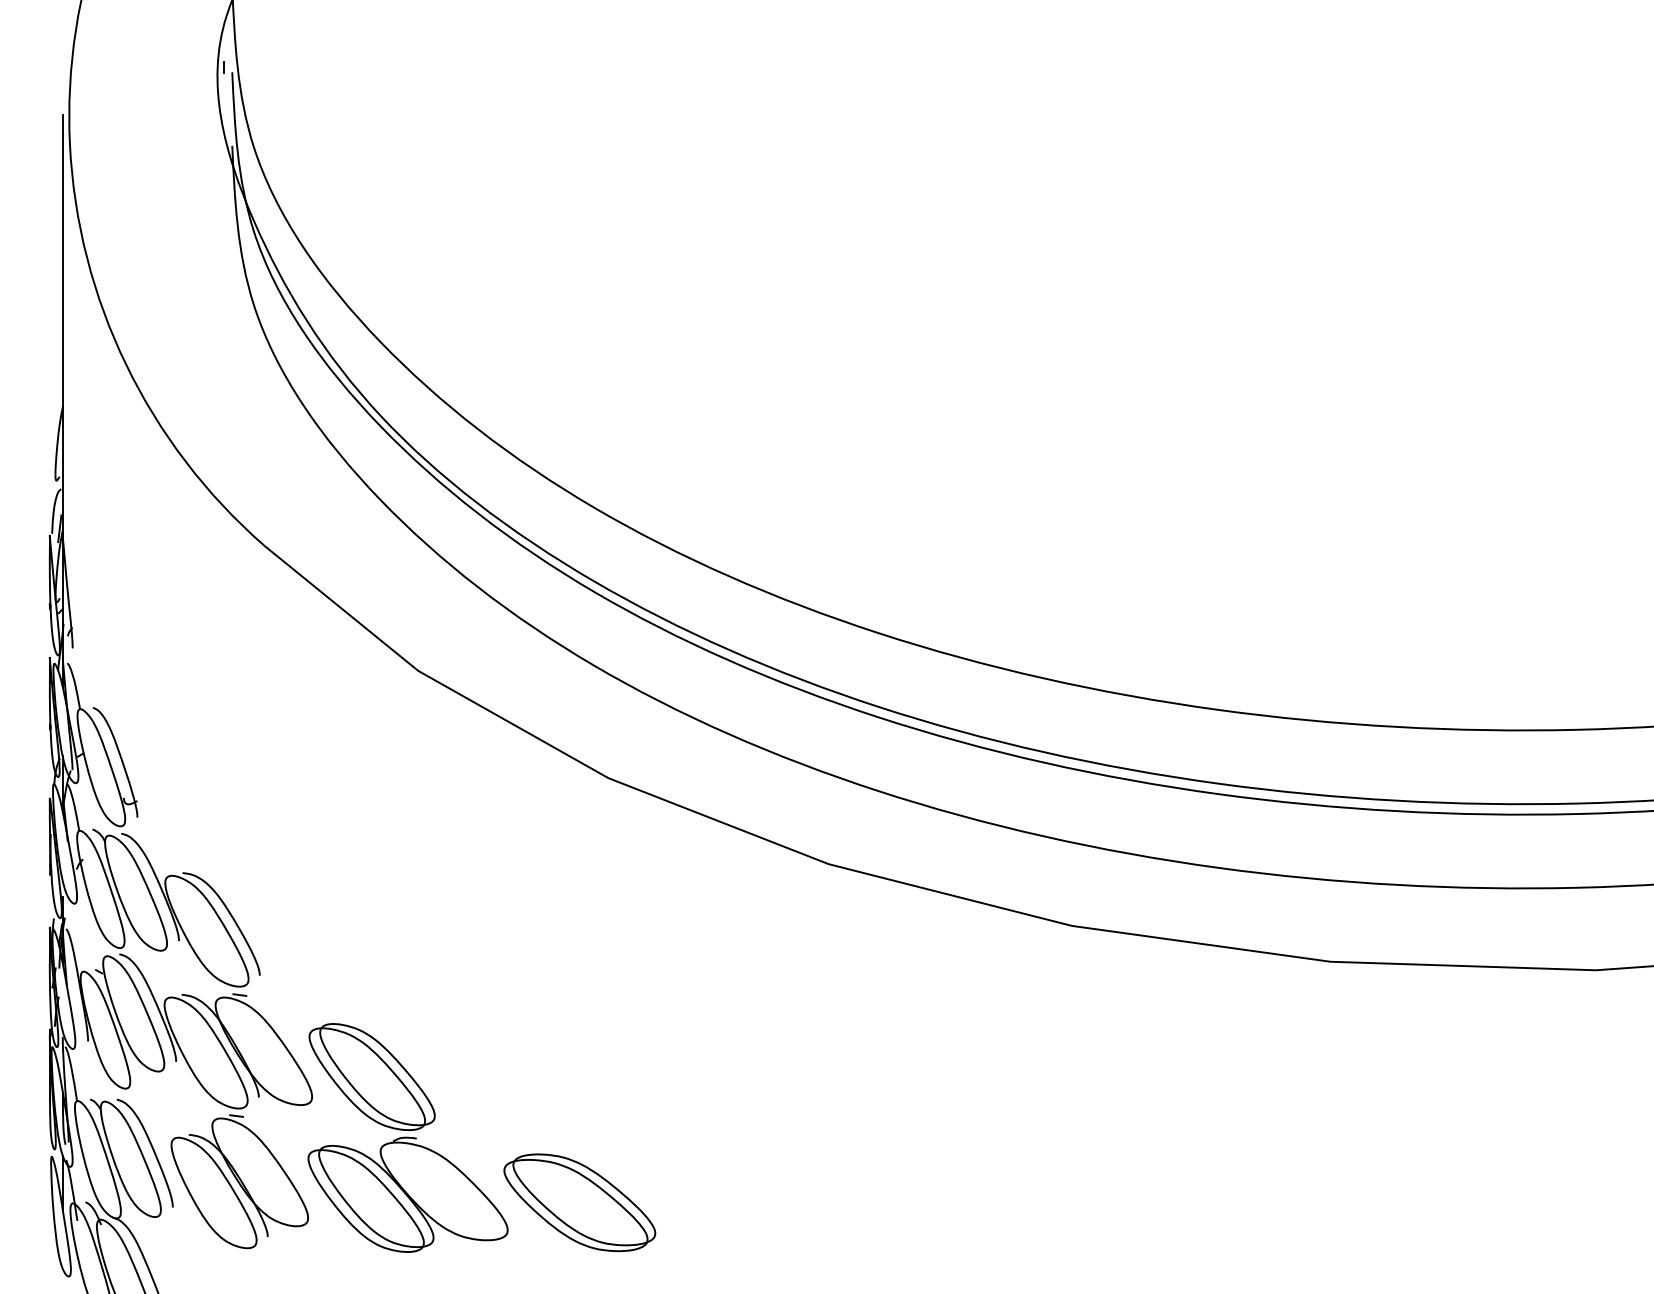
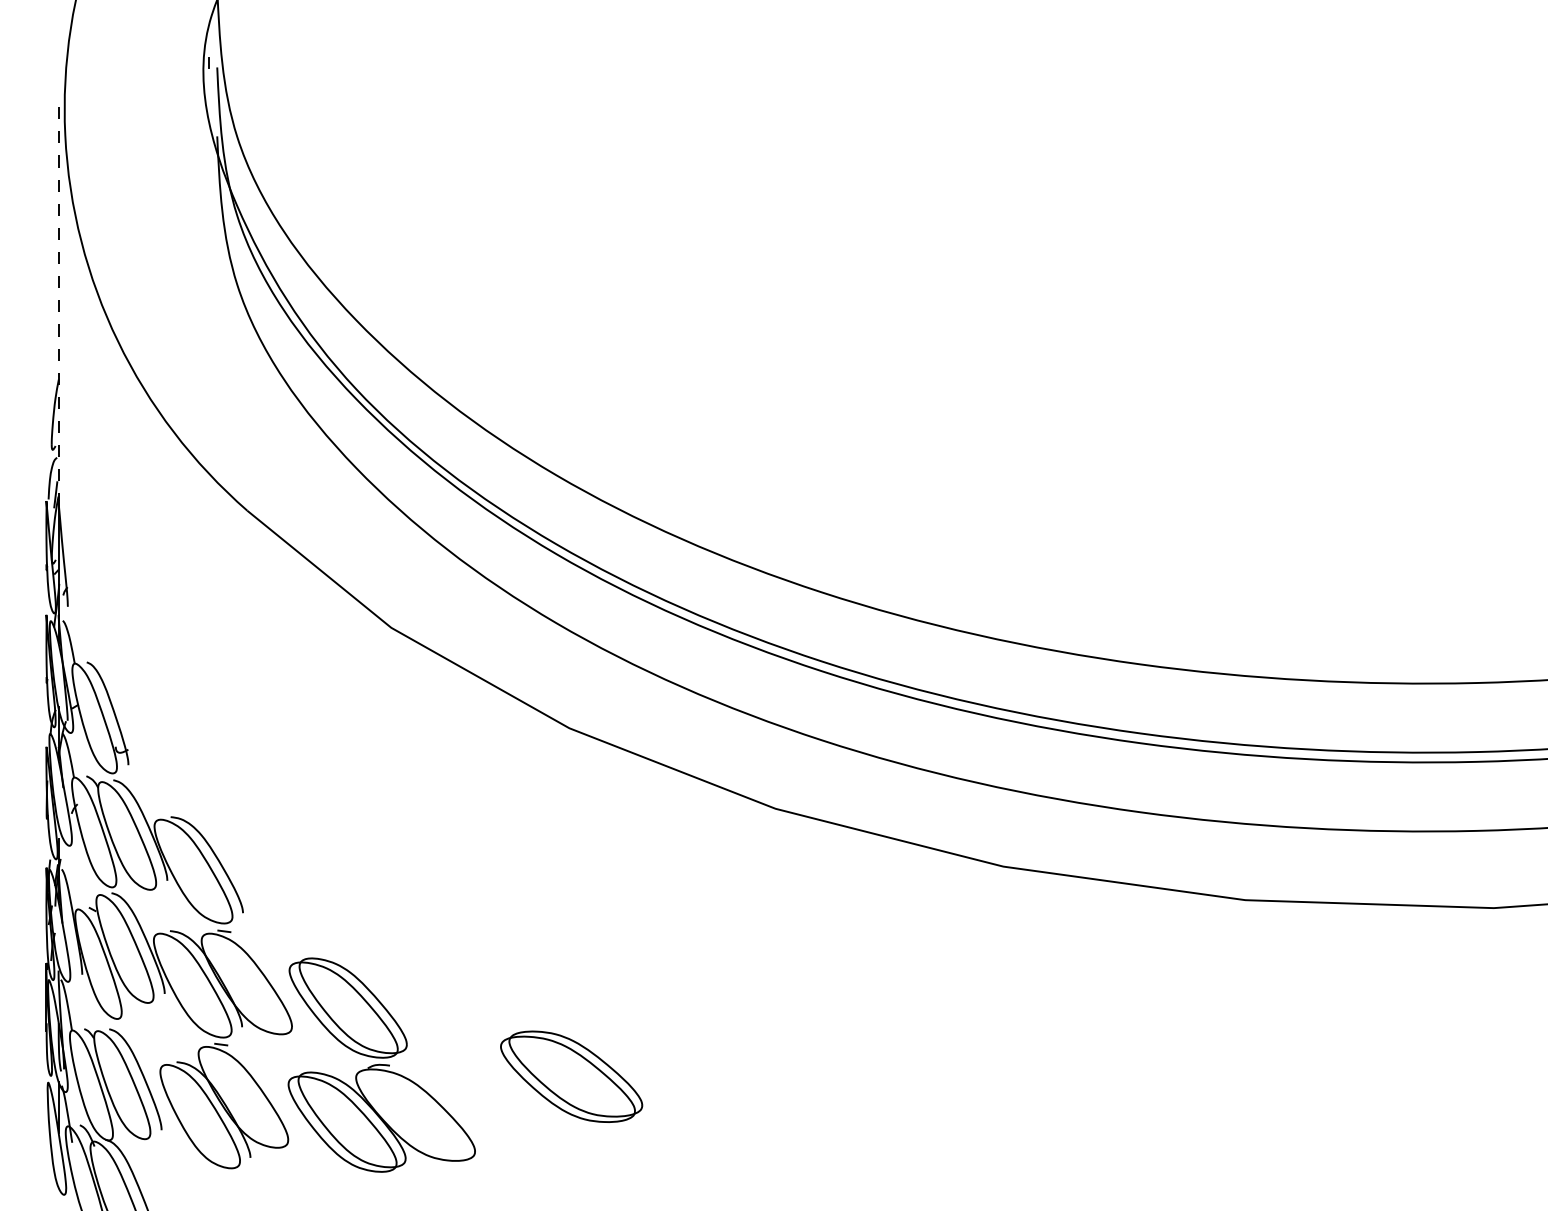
line: (62, 325) -> (58, 304), solid -> dashed
part: (579, 1202) -> (571, 1076), moved

